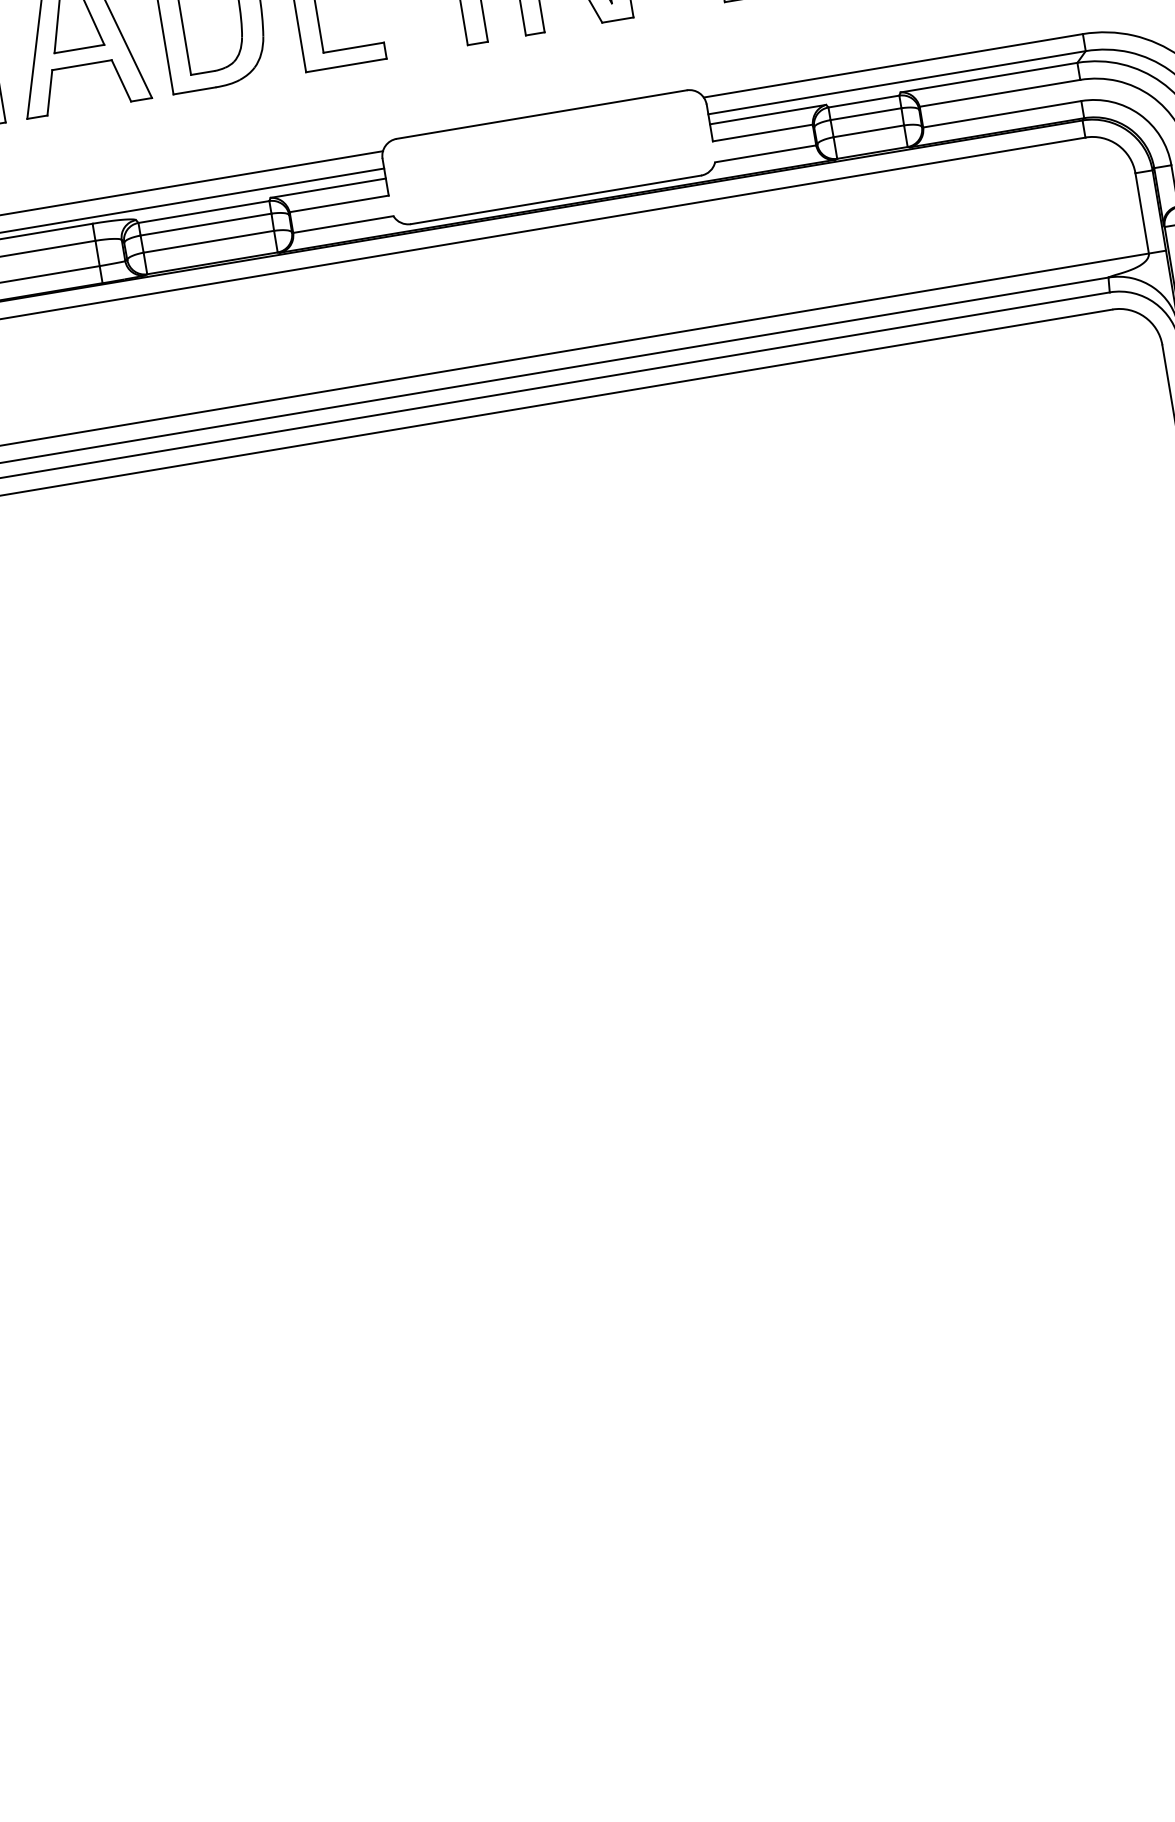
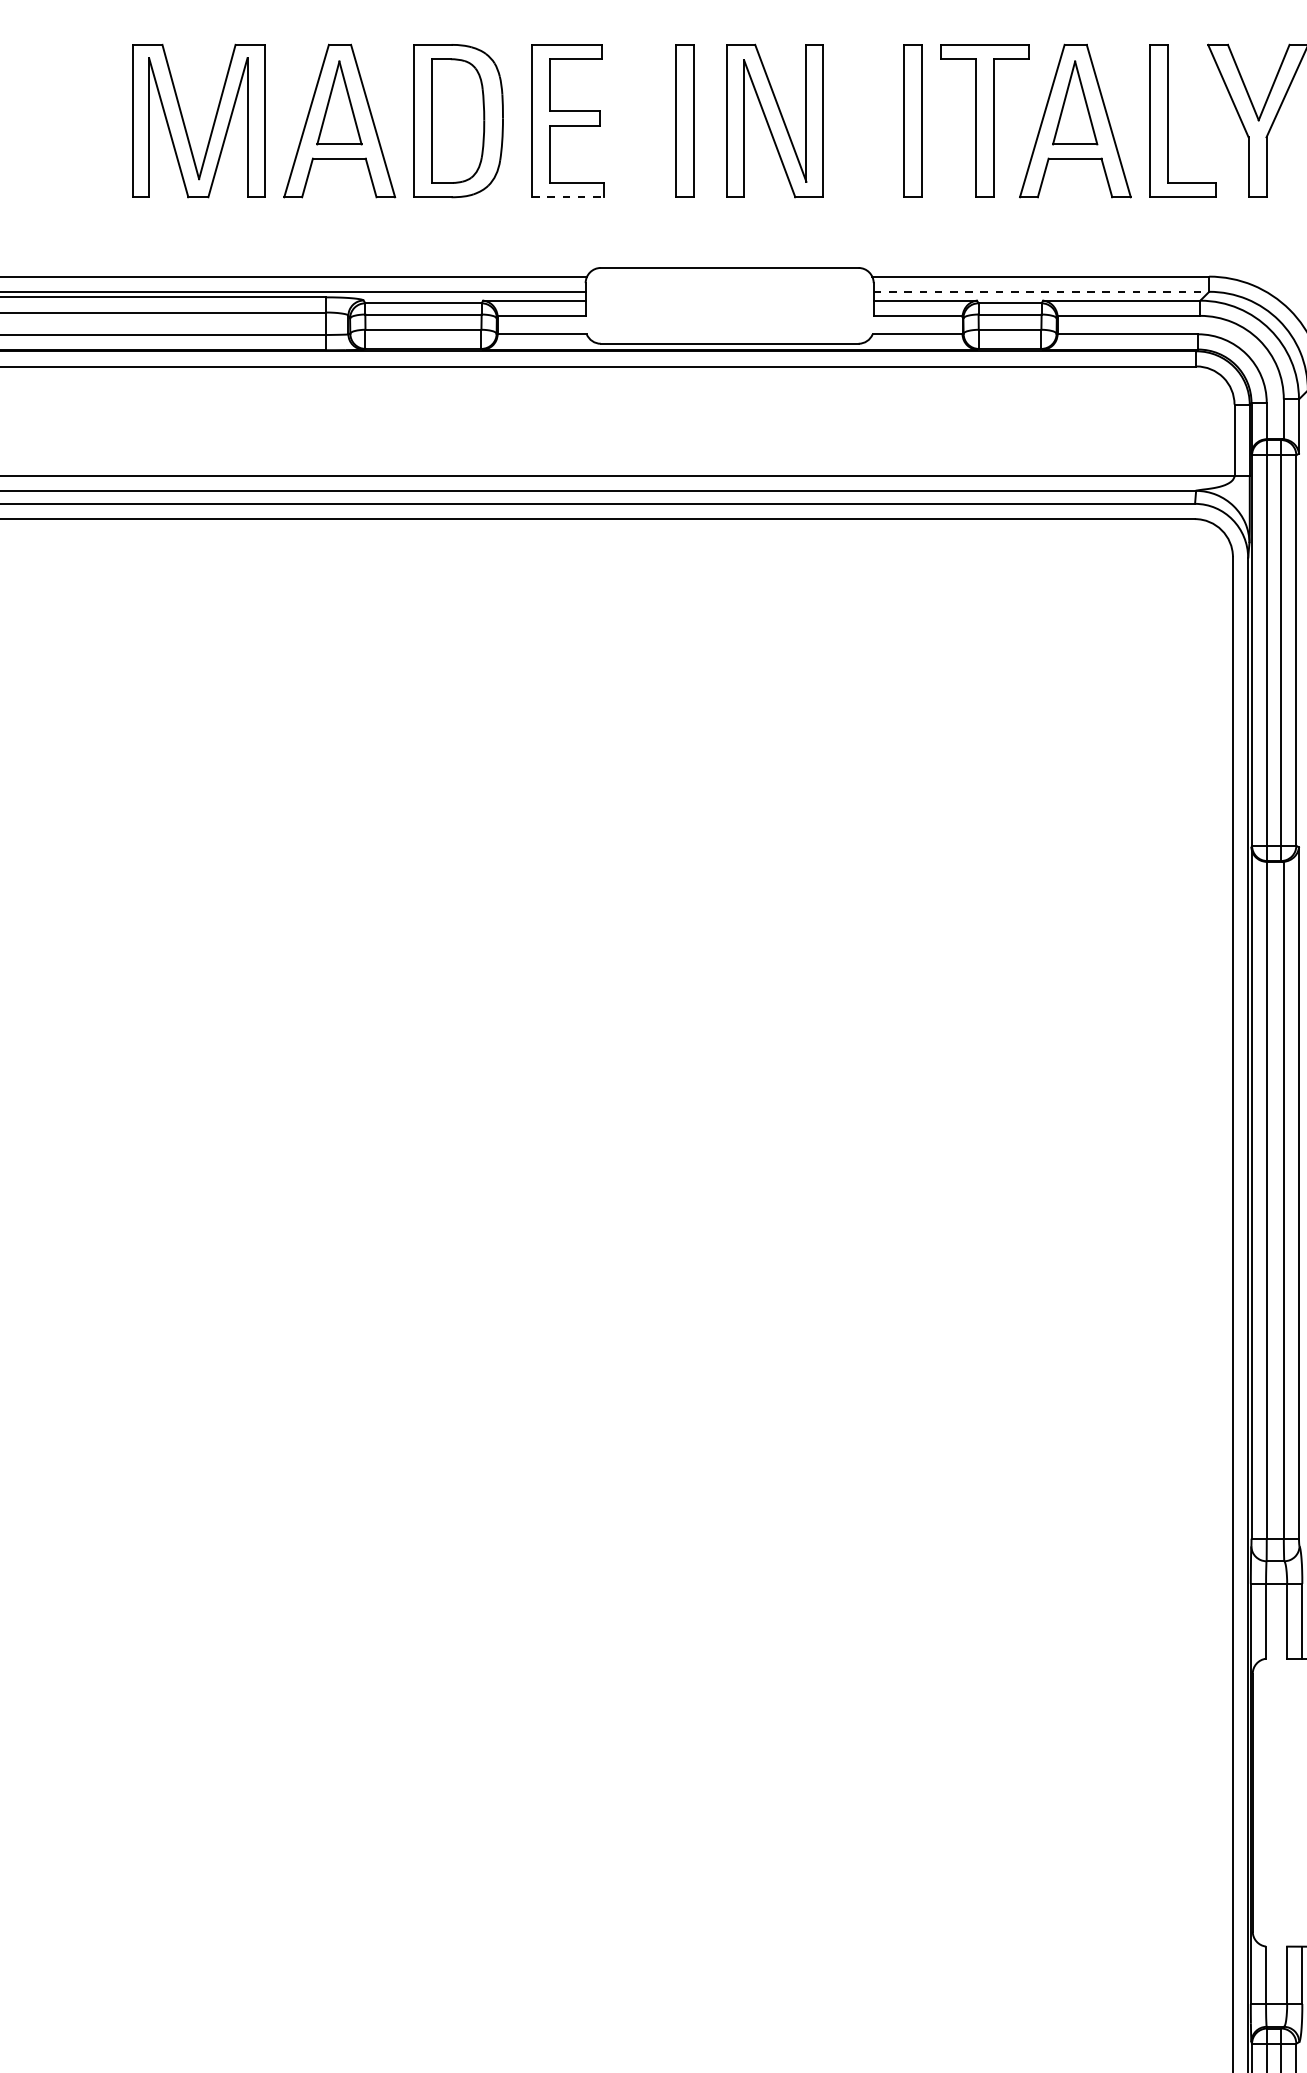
line: (346, 65) -> (567, 197), solid -> dashed
line: (896, 82) -> (1041, 291), solid -> dashed

